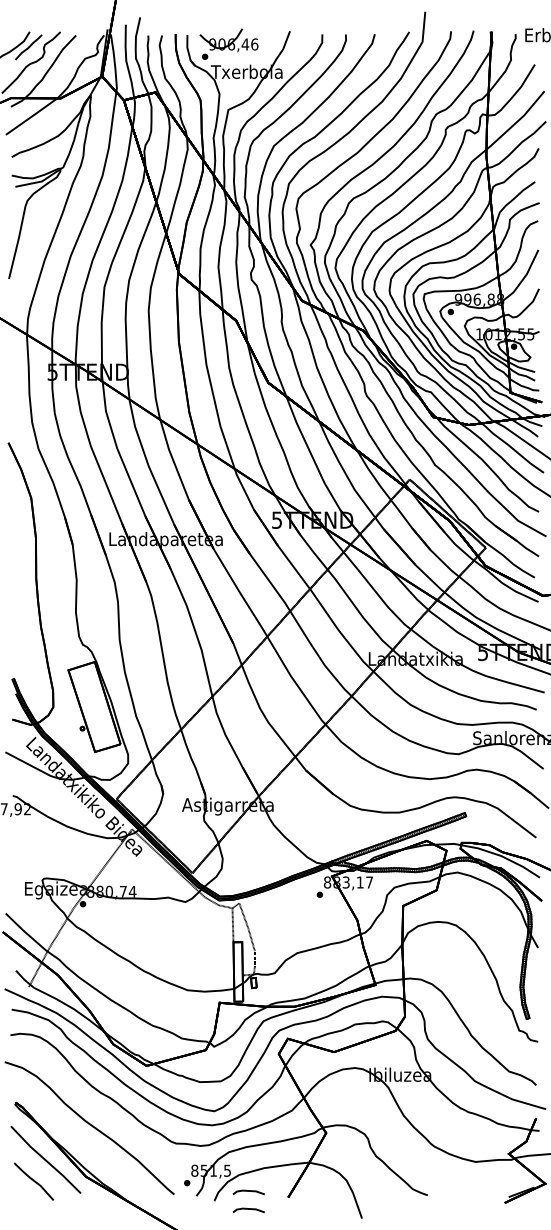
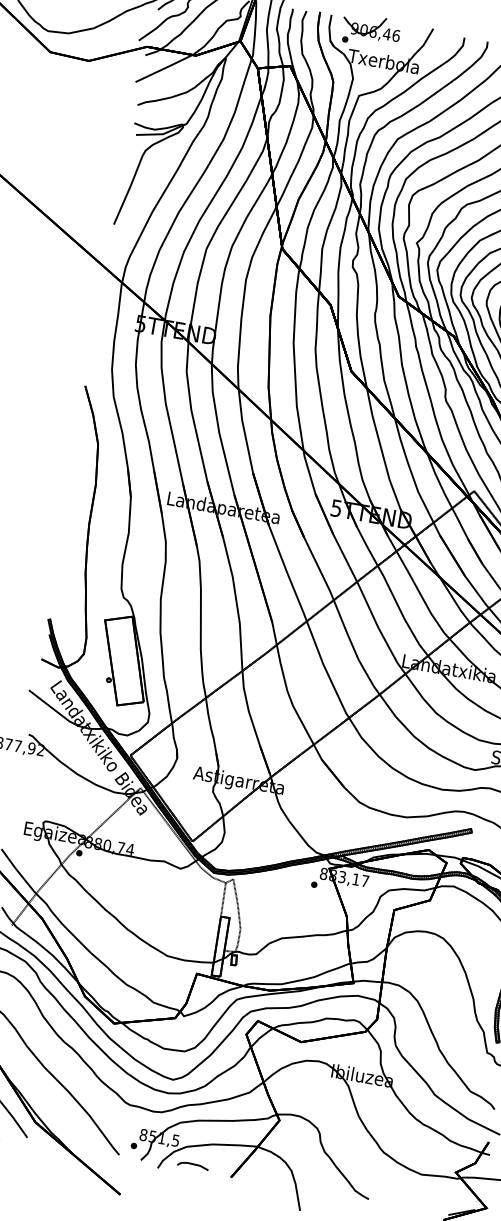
line: (248, 1209) -> (189, 1182), removed

